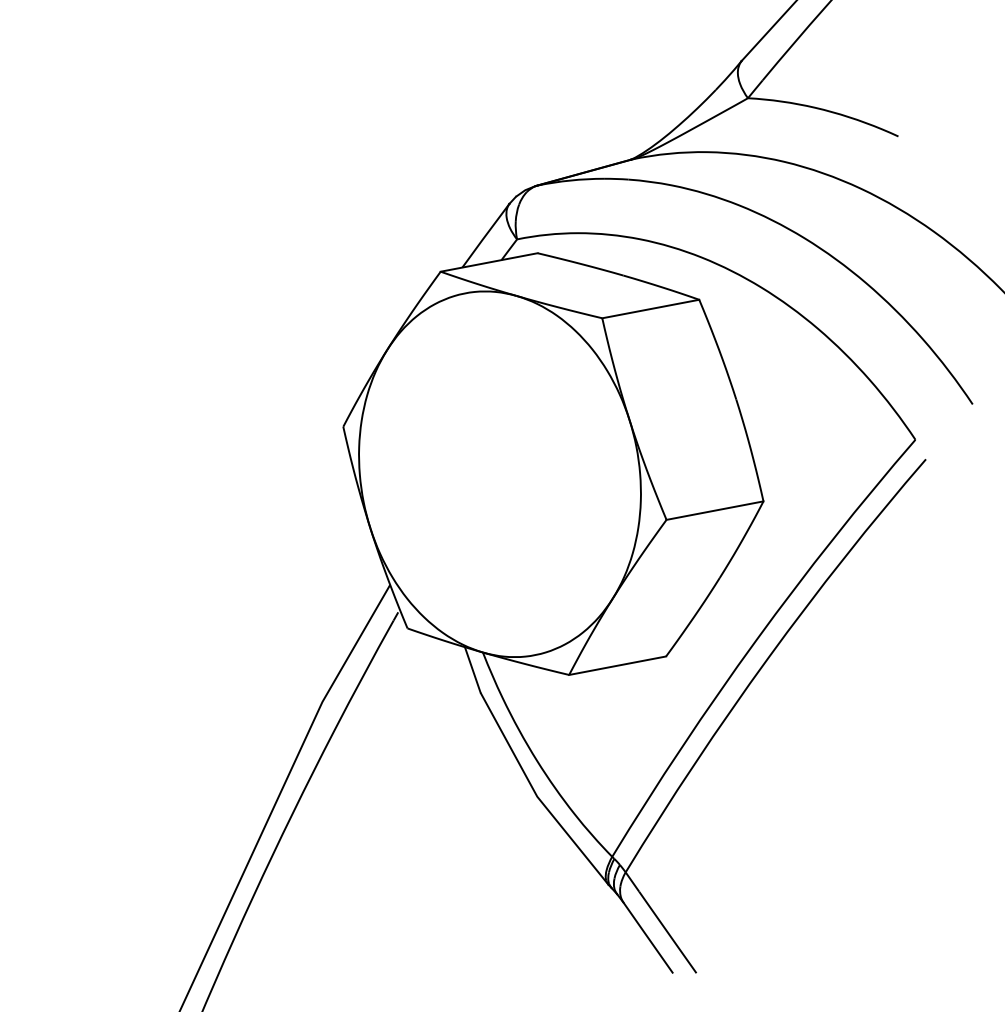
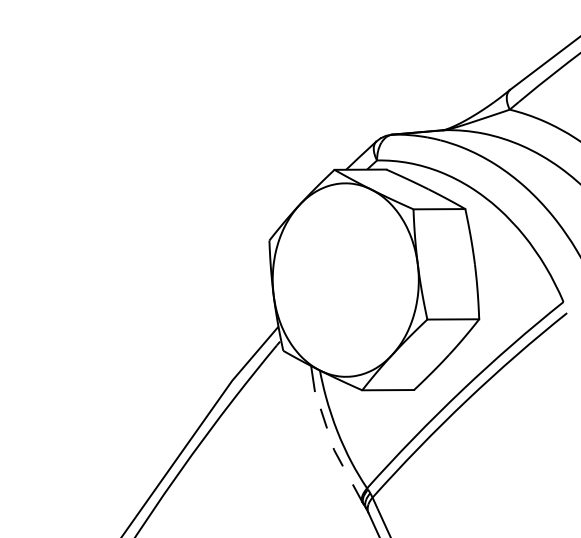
line: (535, 795) -> (333, 449), solid -> dashed

